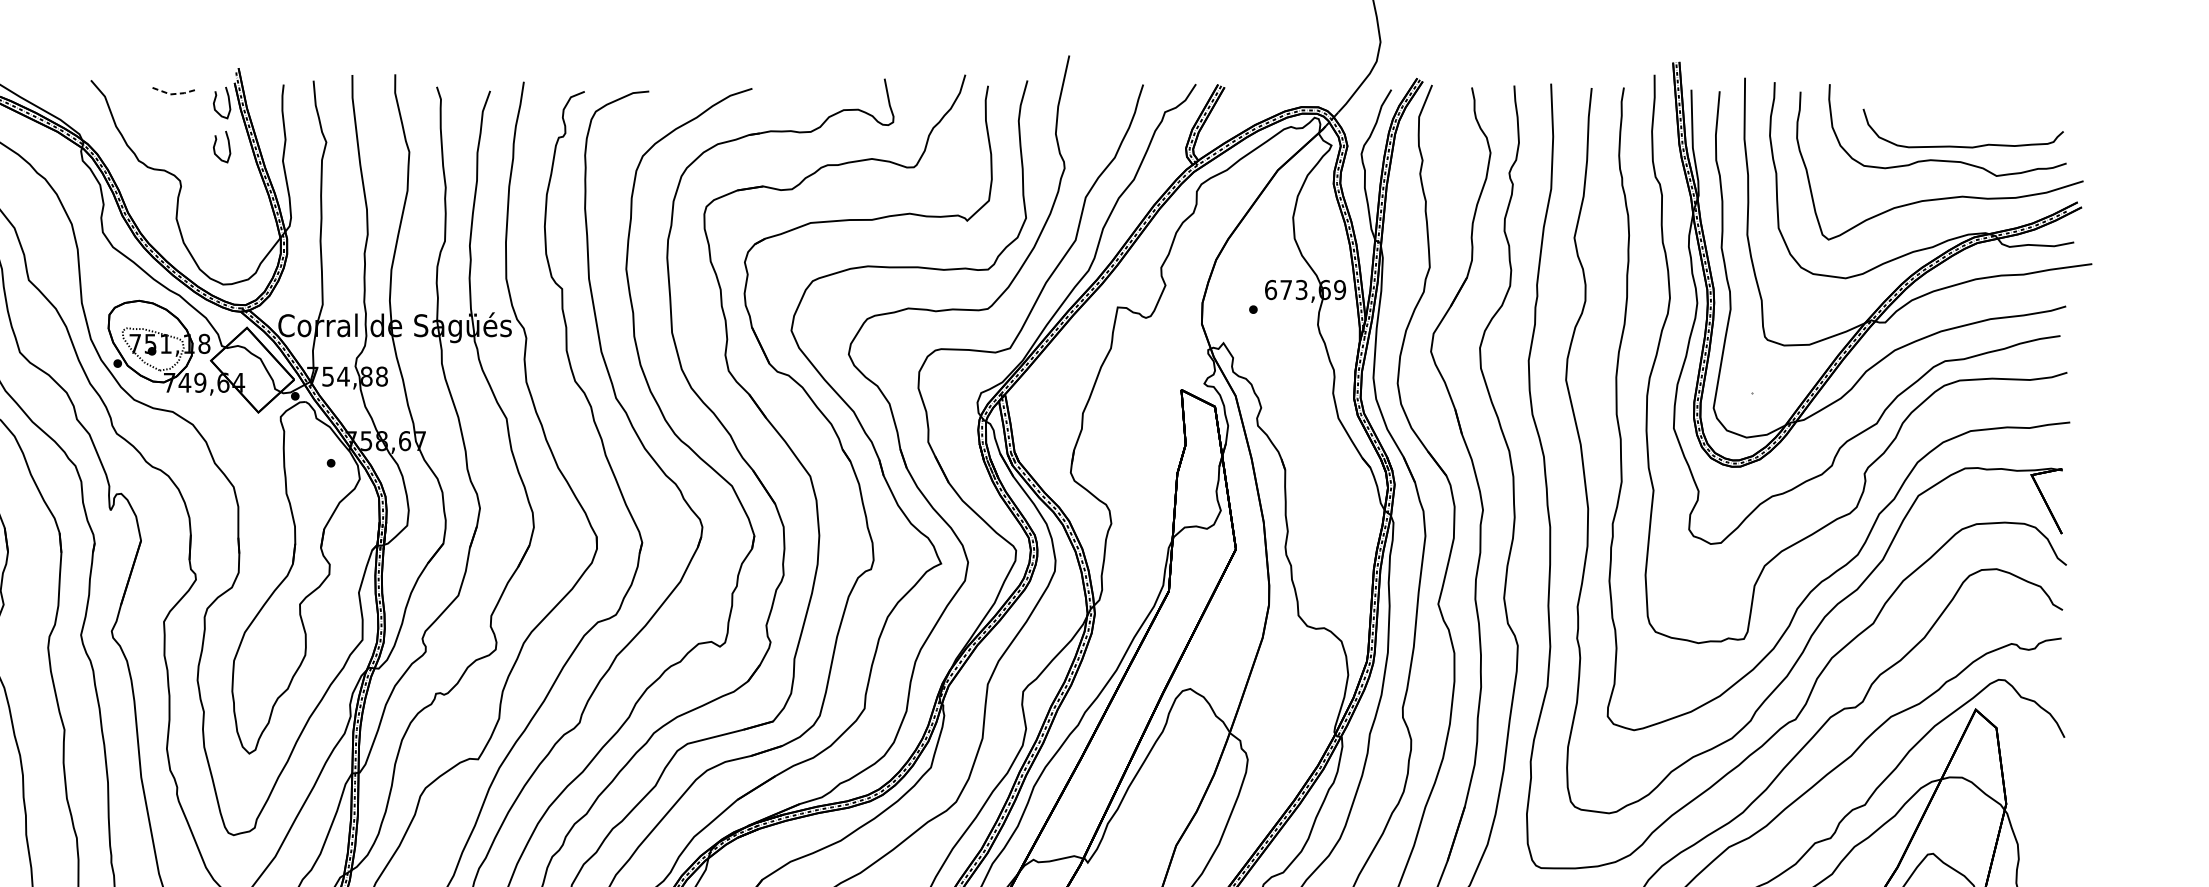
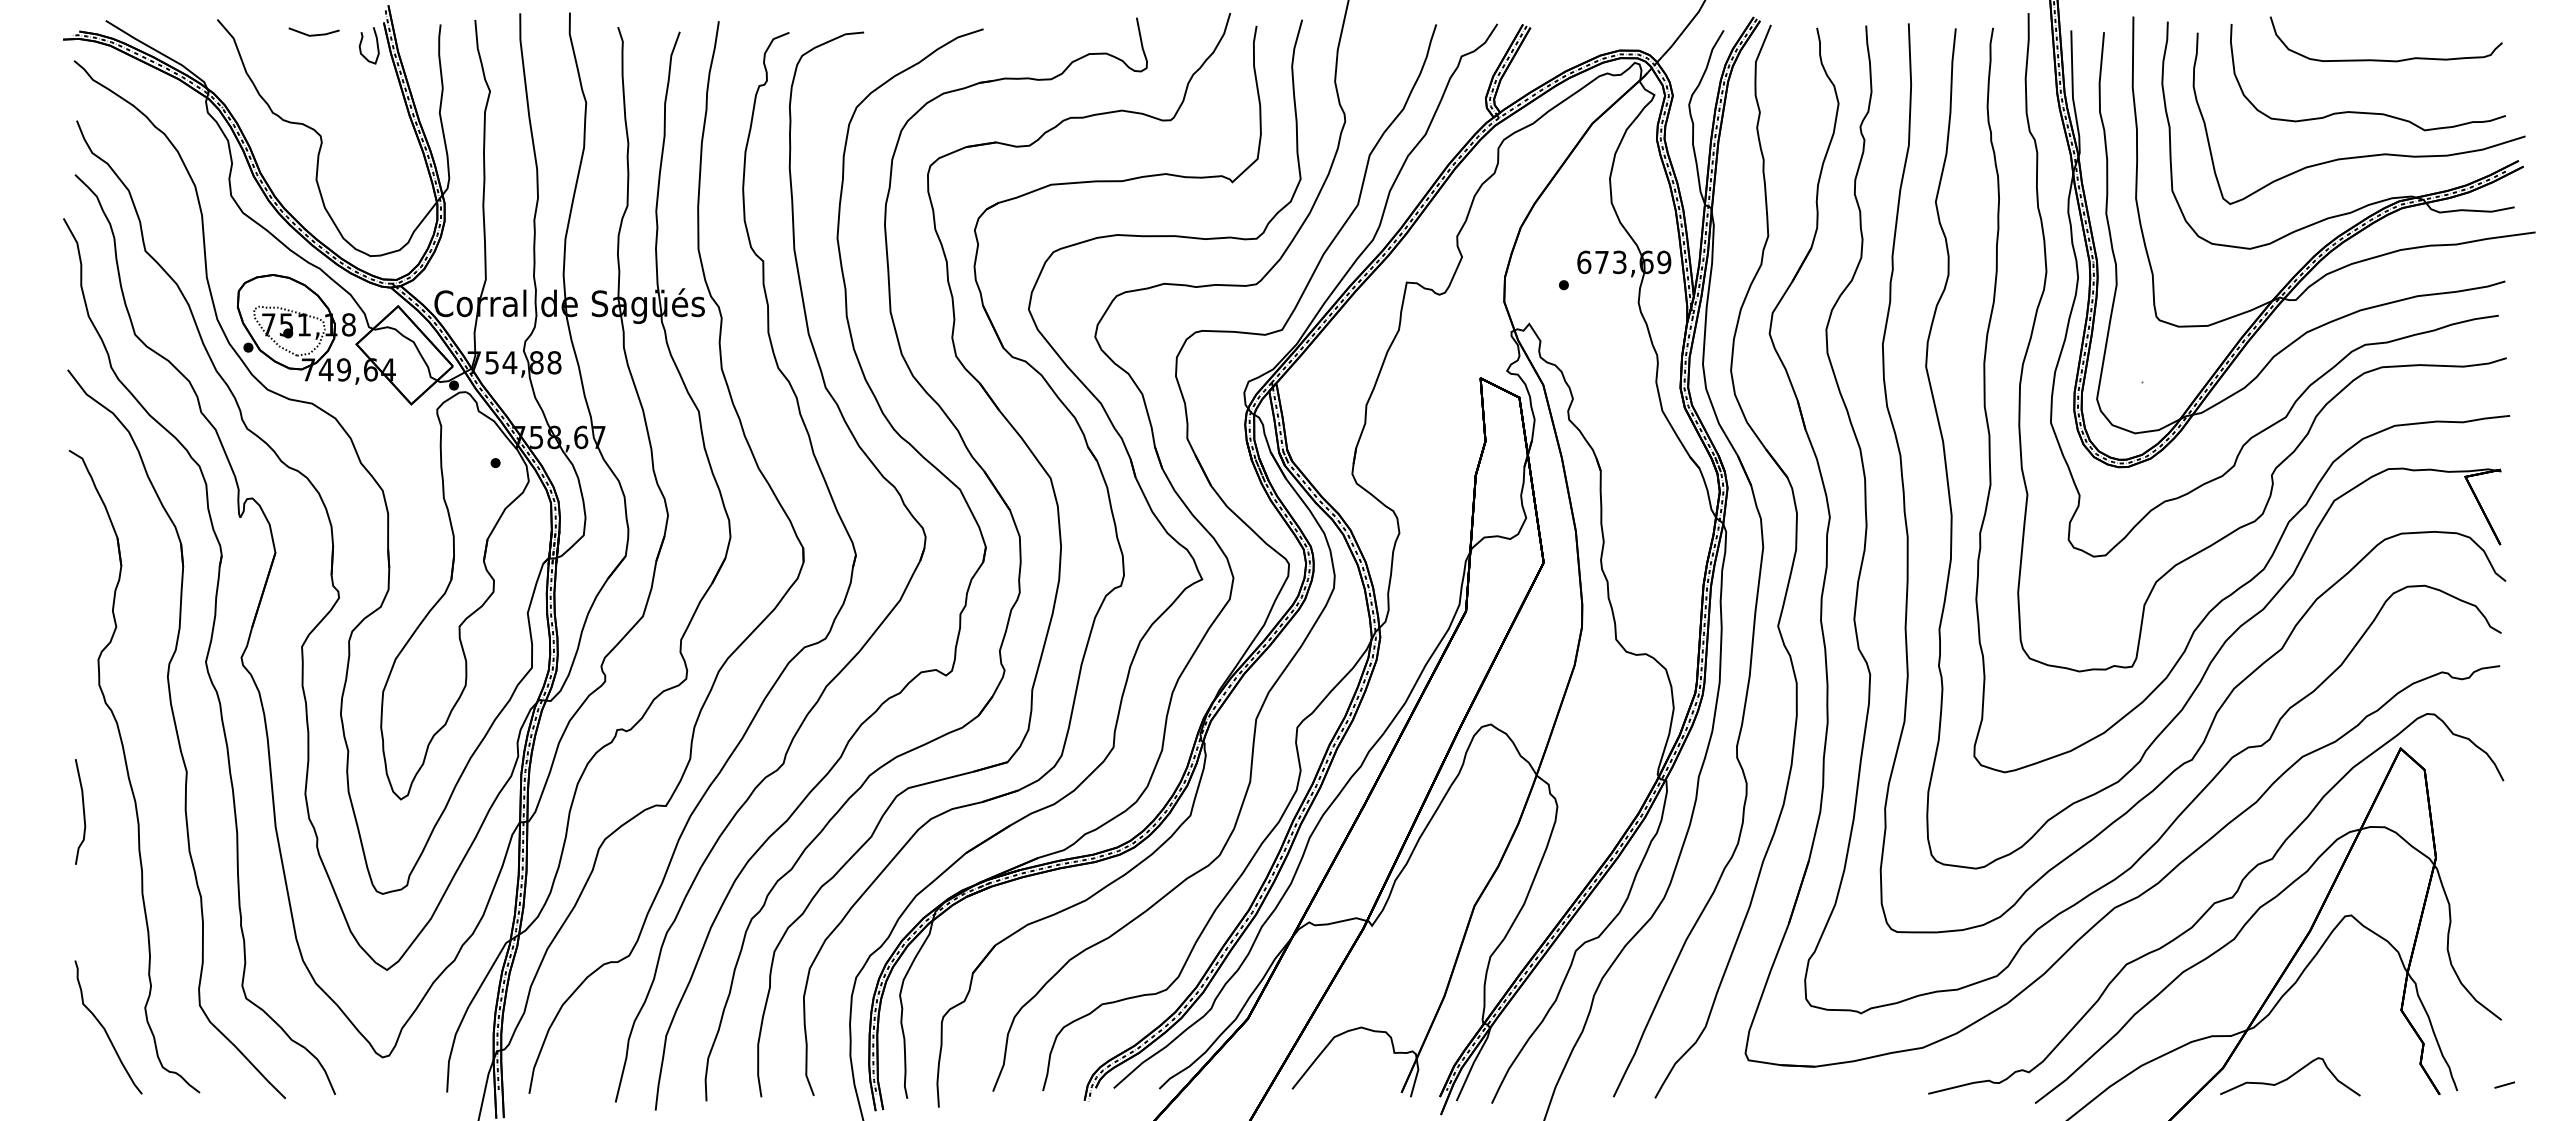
line: (174, 94) -> (314, 35), dashed -> solid
curve: (215, 145) -> (361, 95), removed
curve: (1960, 145) -> (2383, 59), moved

